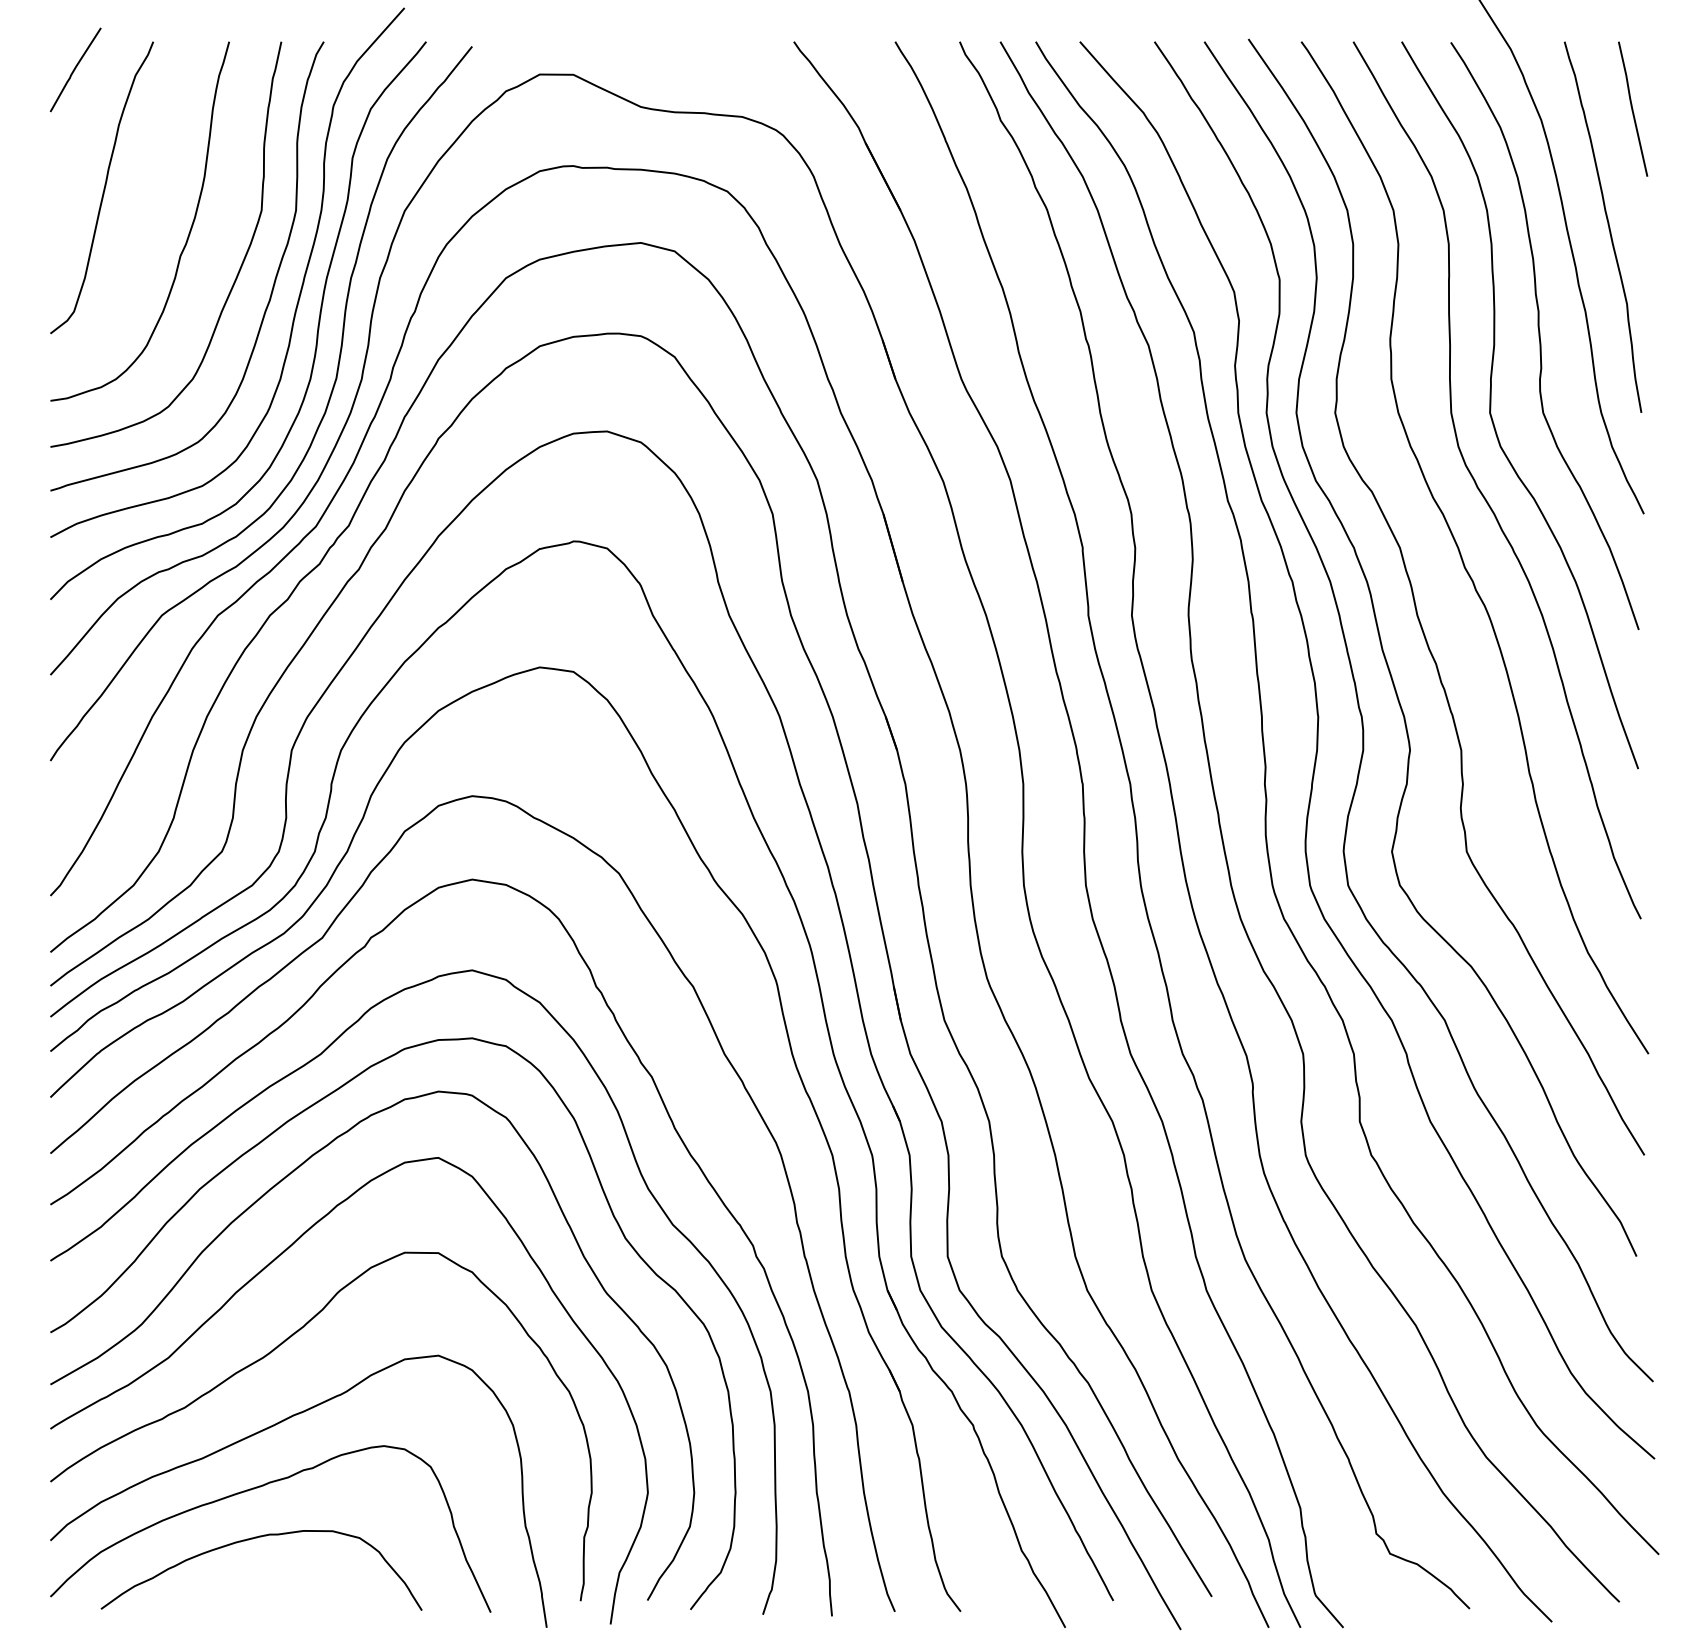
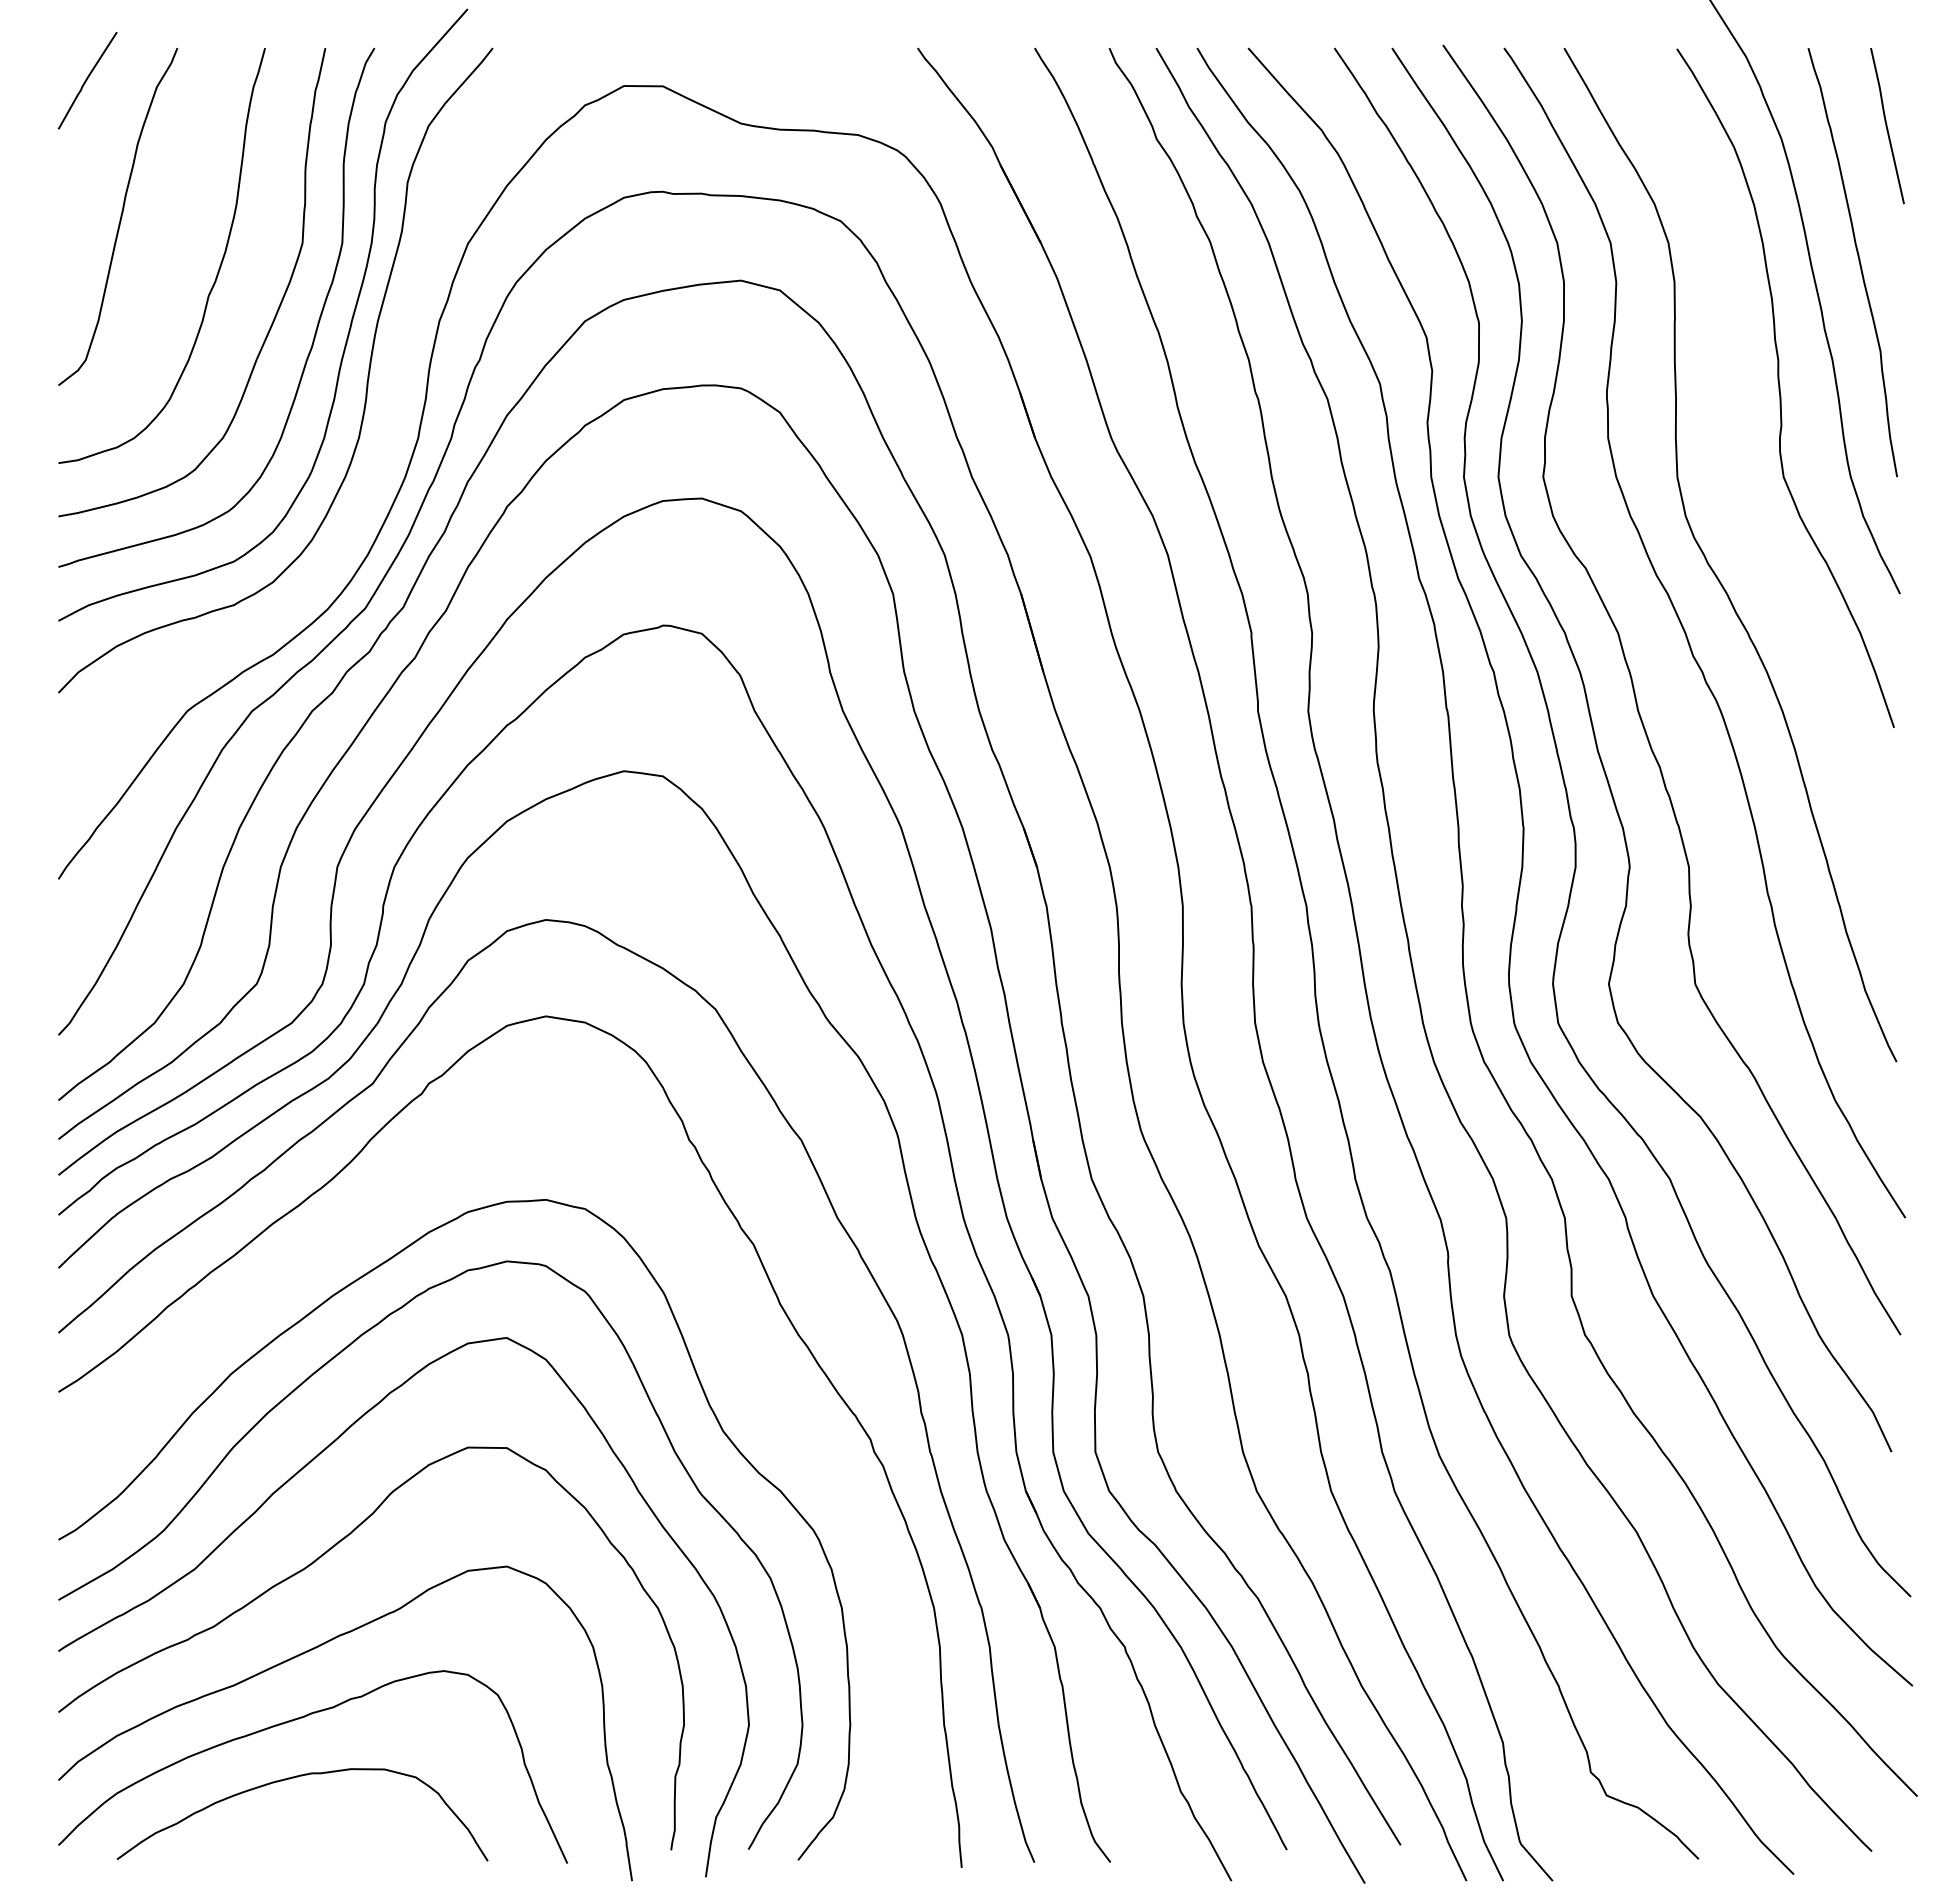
curve: (336, 374) -> (388, 432), removed
curve: (1491, 405) -> (1723, 468), removed
curve: (287, 1076) -> (332, 1244), removed

